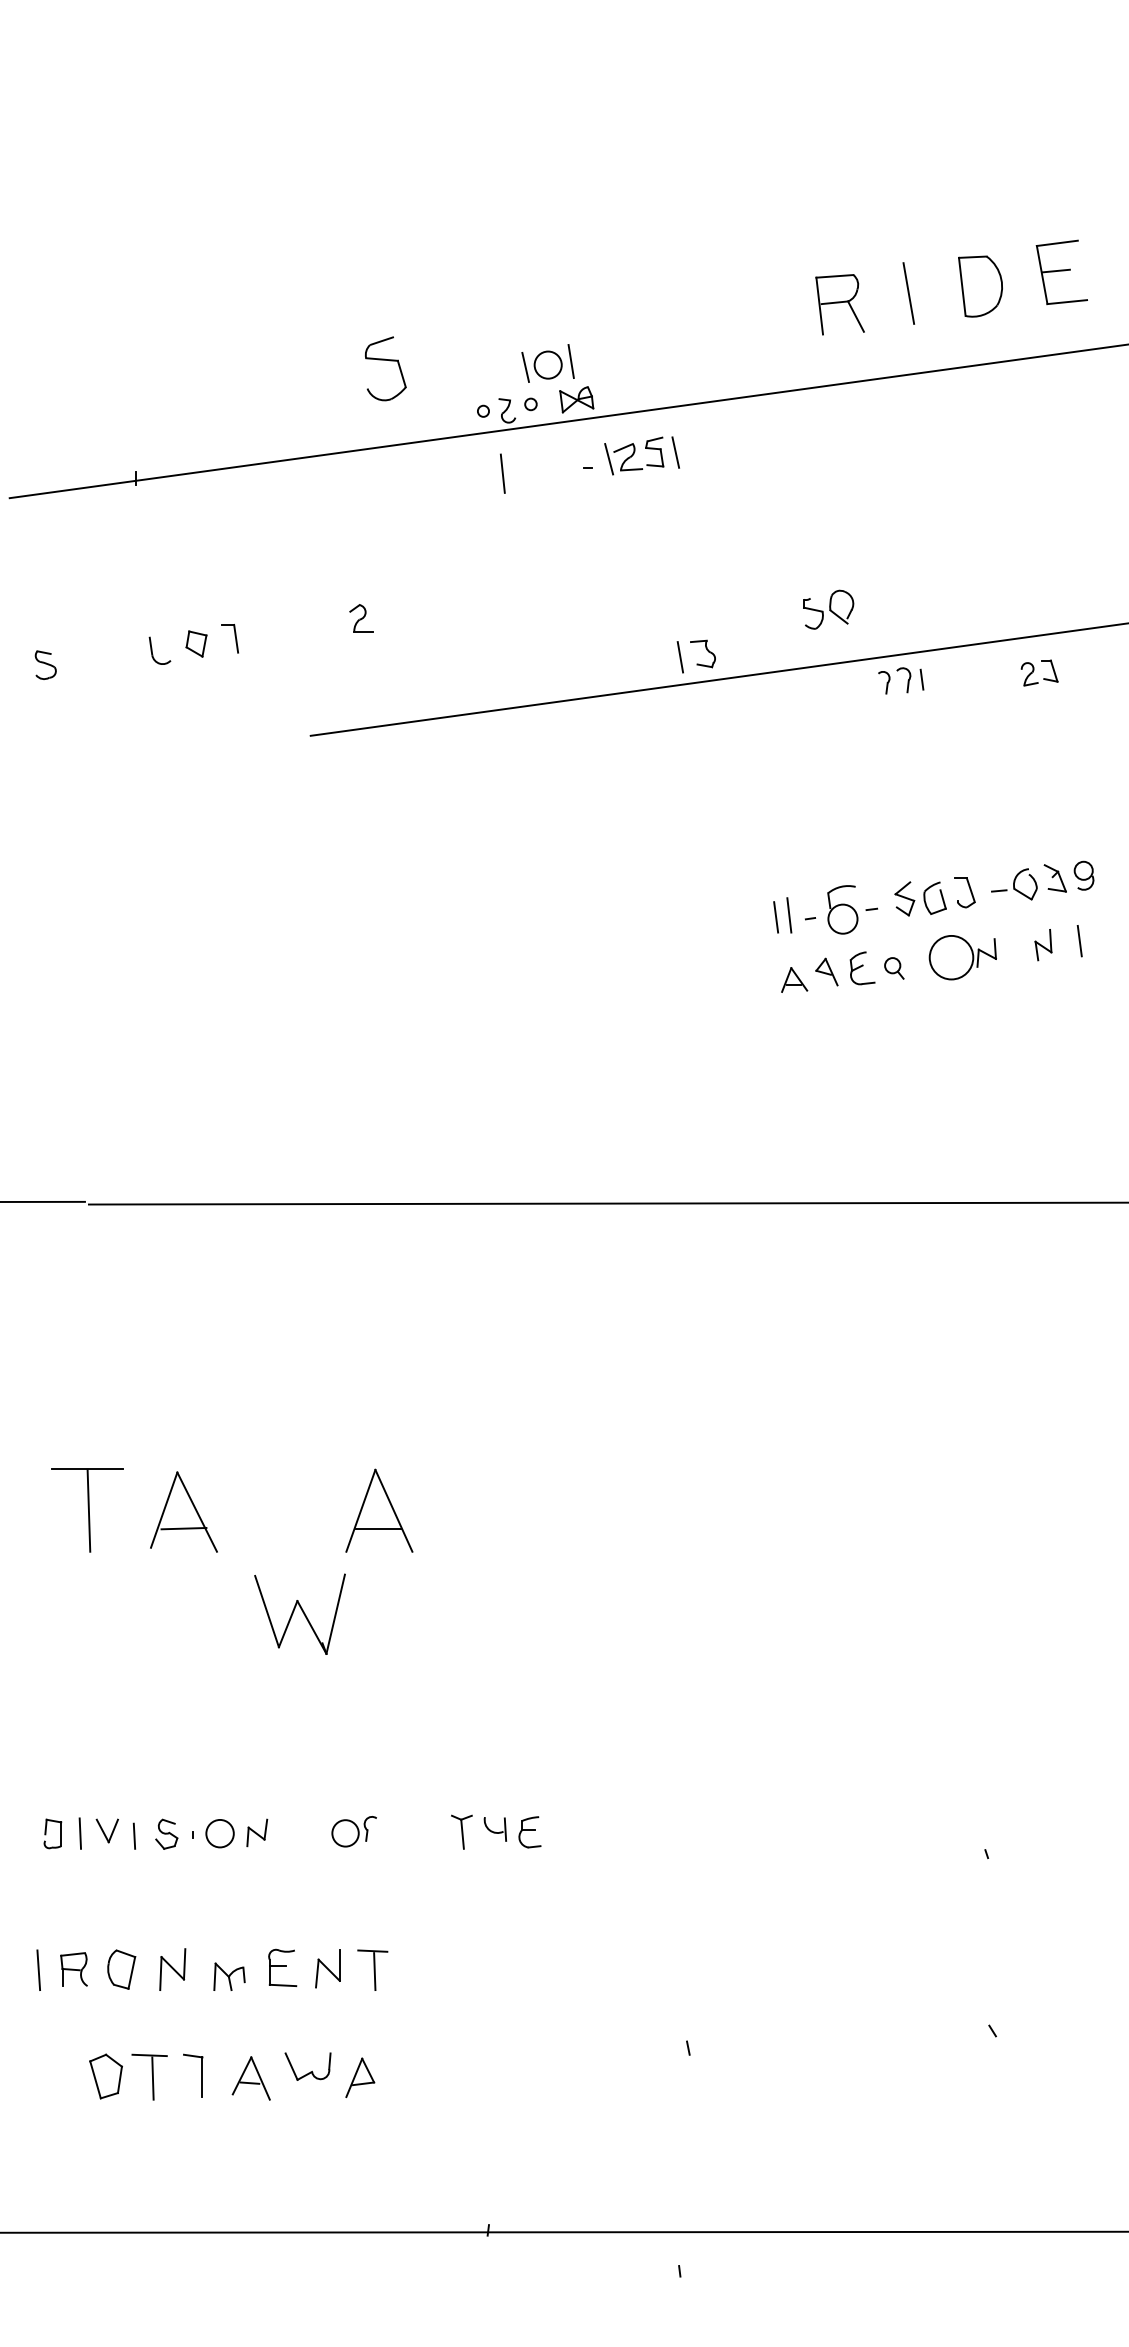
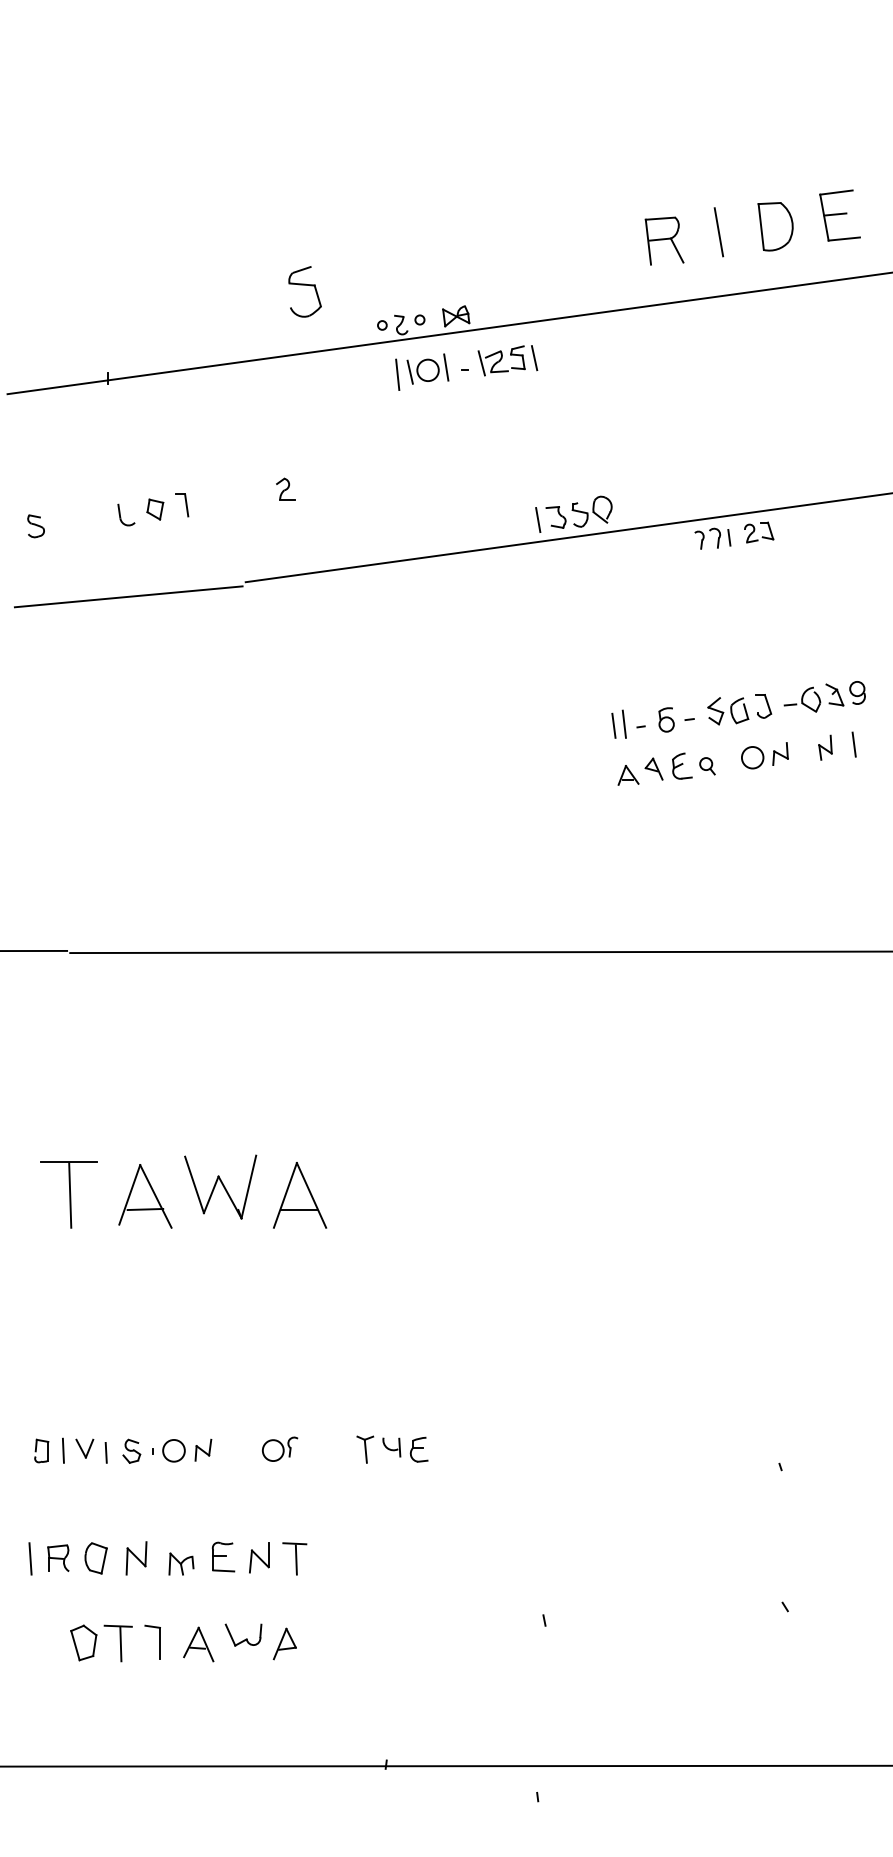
part: (547, 363) -> (427, 369), moved
part: (828, 609) -> (592, 511), moved
part: (1039, 672) -> (759, 532), moved
line: (162, 754) -> (128, 596), added
part: (842, 909) -> (666, 719), size x0.62
circle: (951, 957) -> (752, 757), size x0.62
part: (299, 1613) -> (220, 1186), moved

